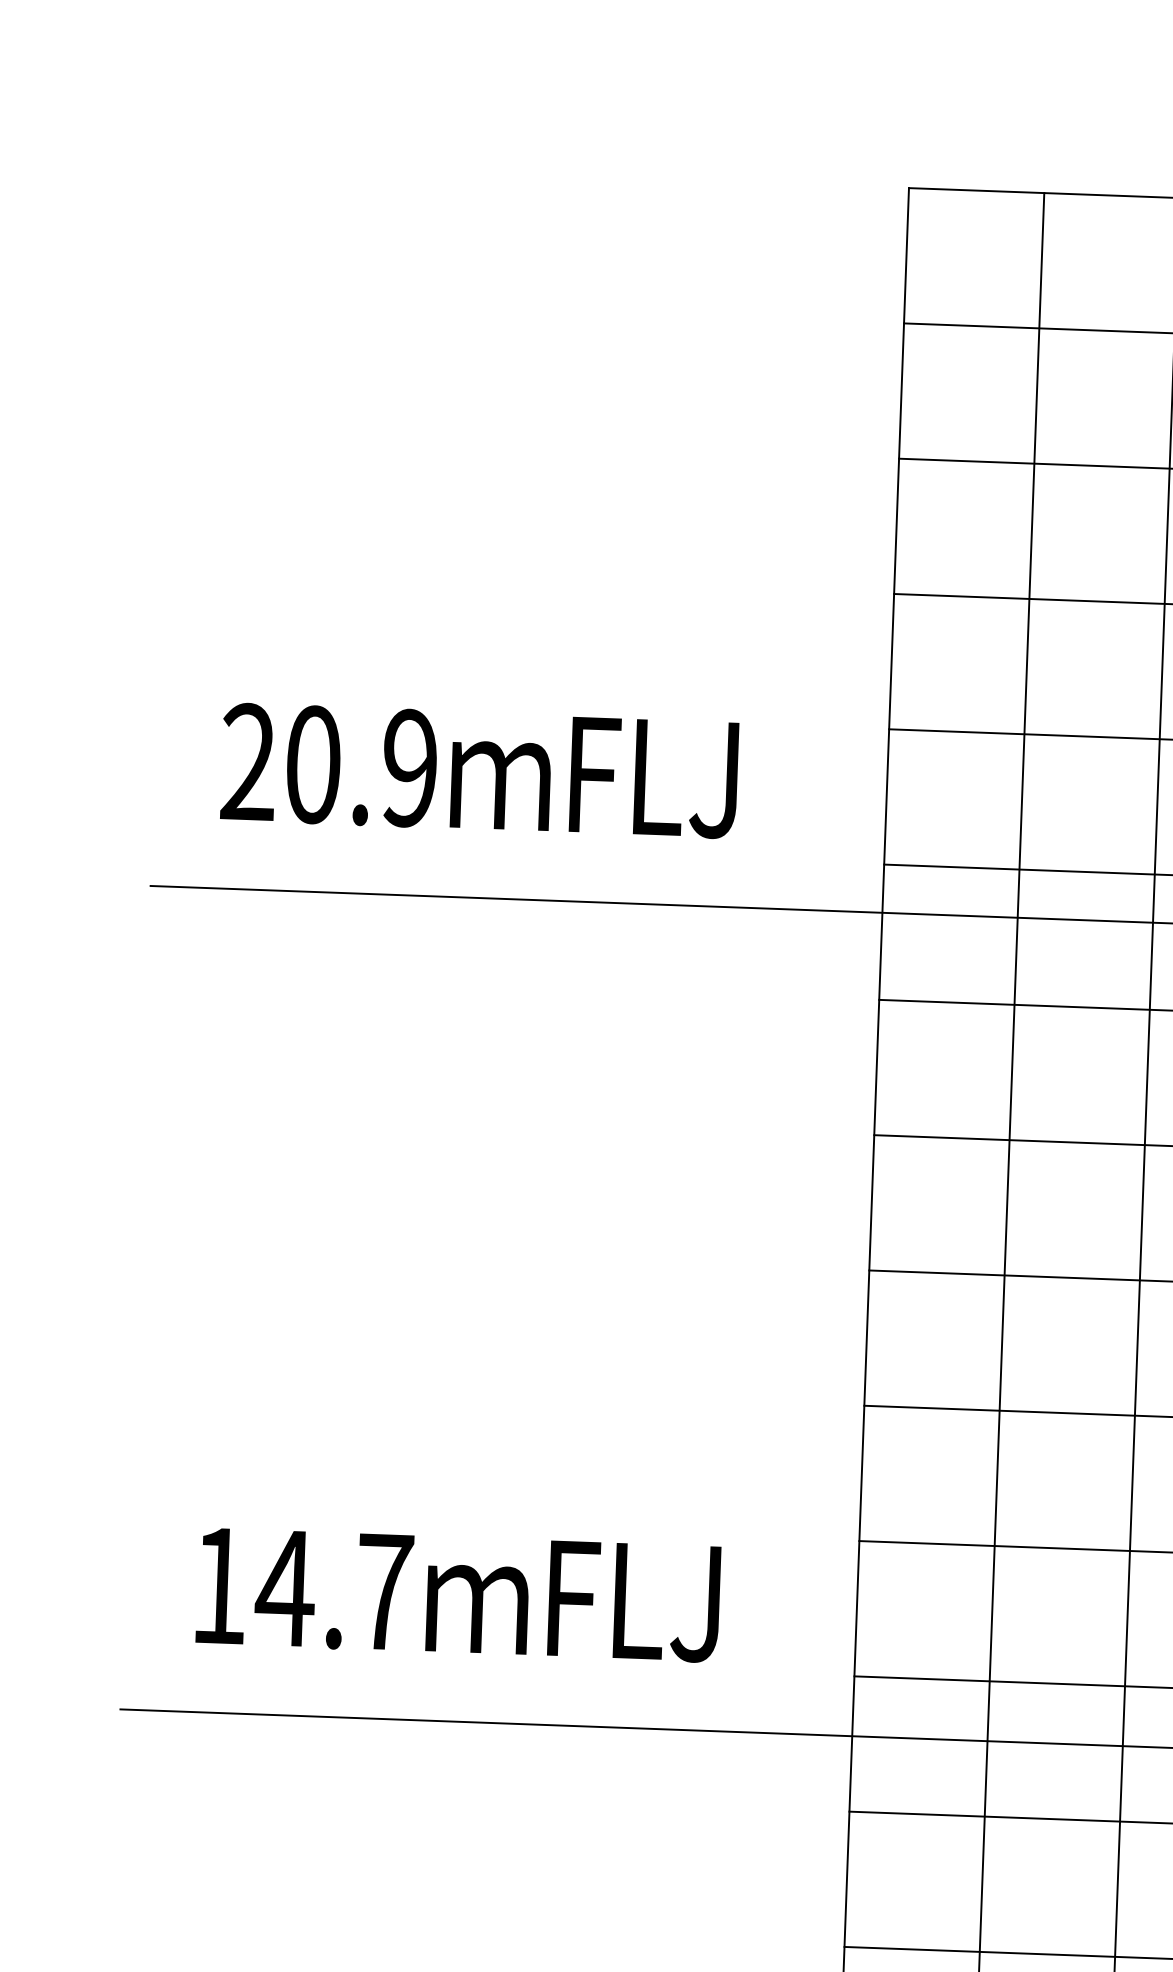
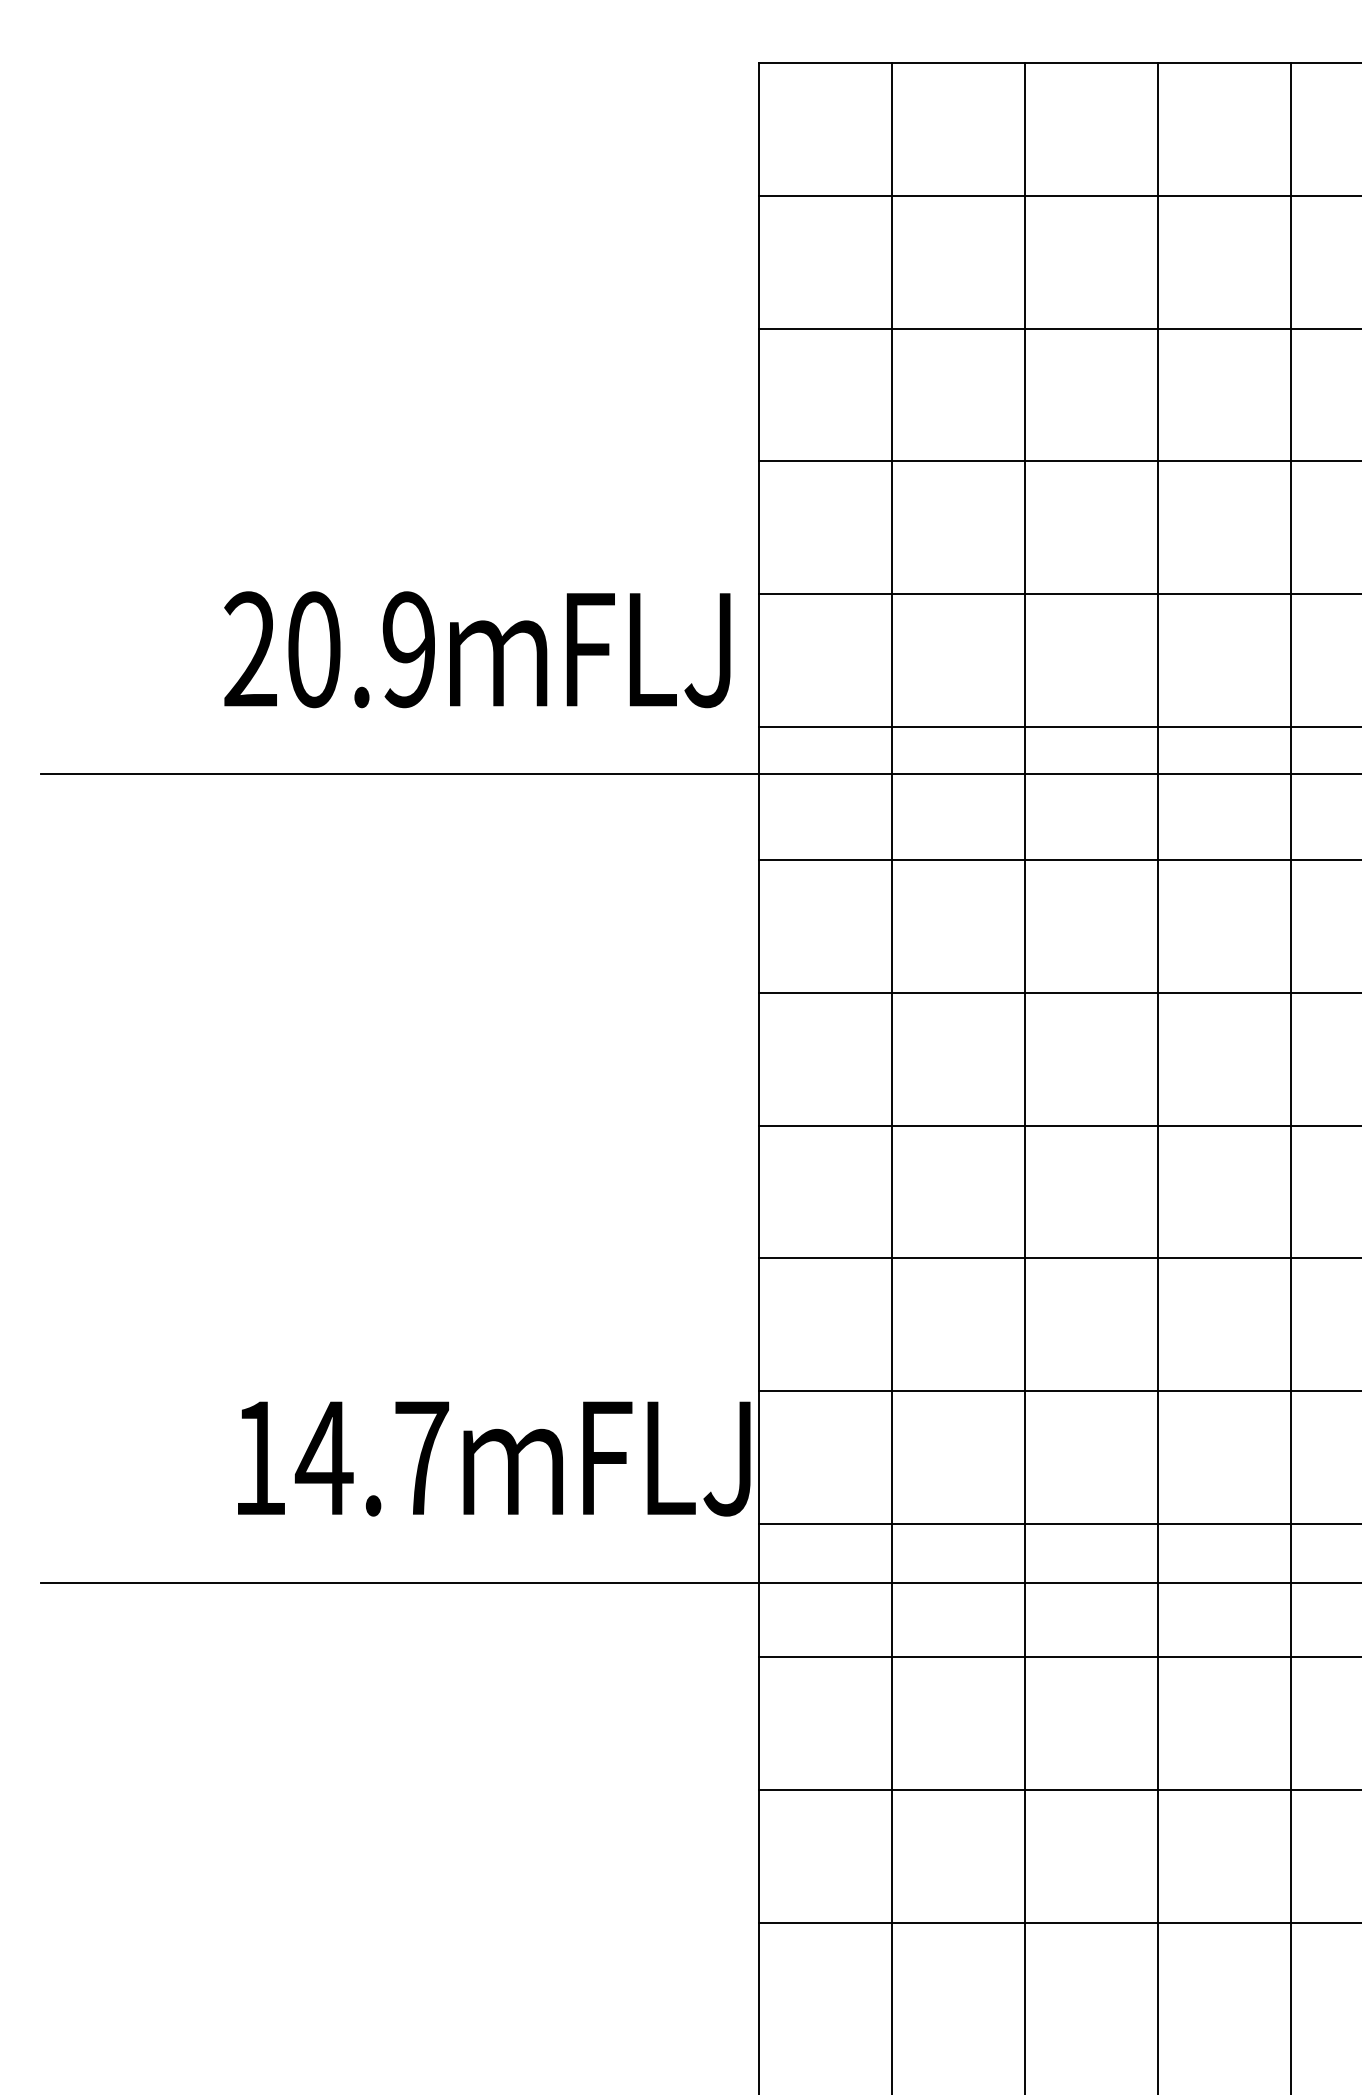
text: (479, 770) -> (477, 649), moved
text: (458, 1595) -> (494, 1458), moved

